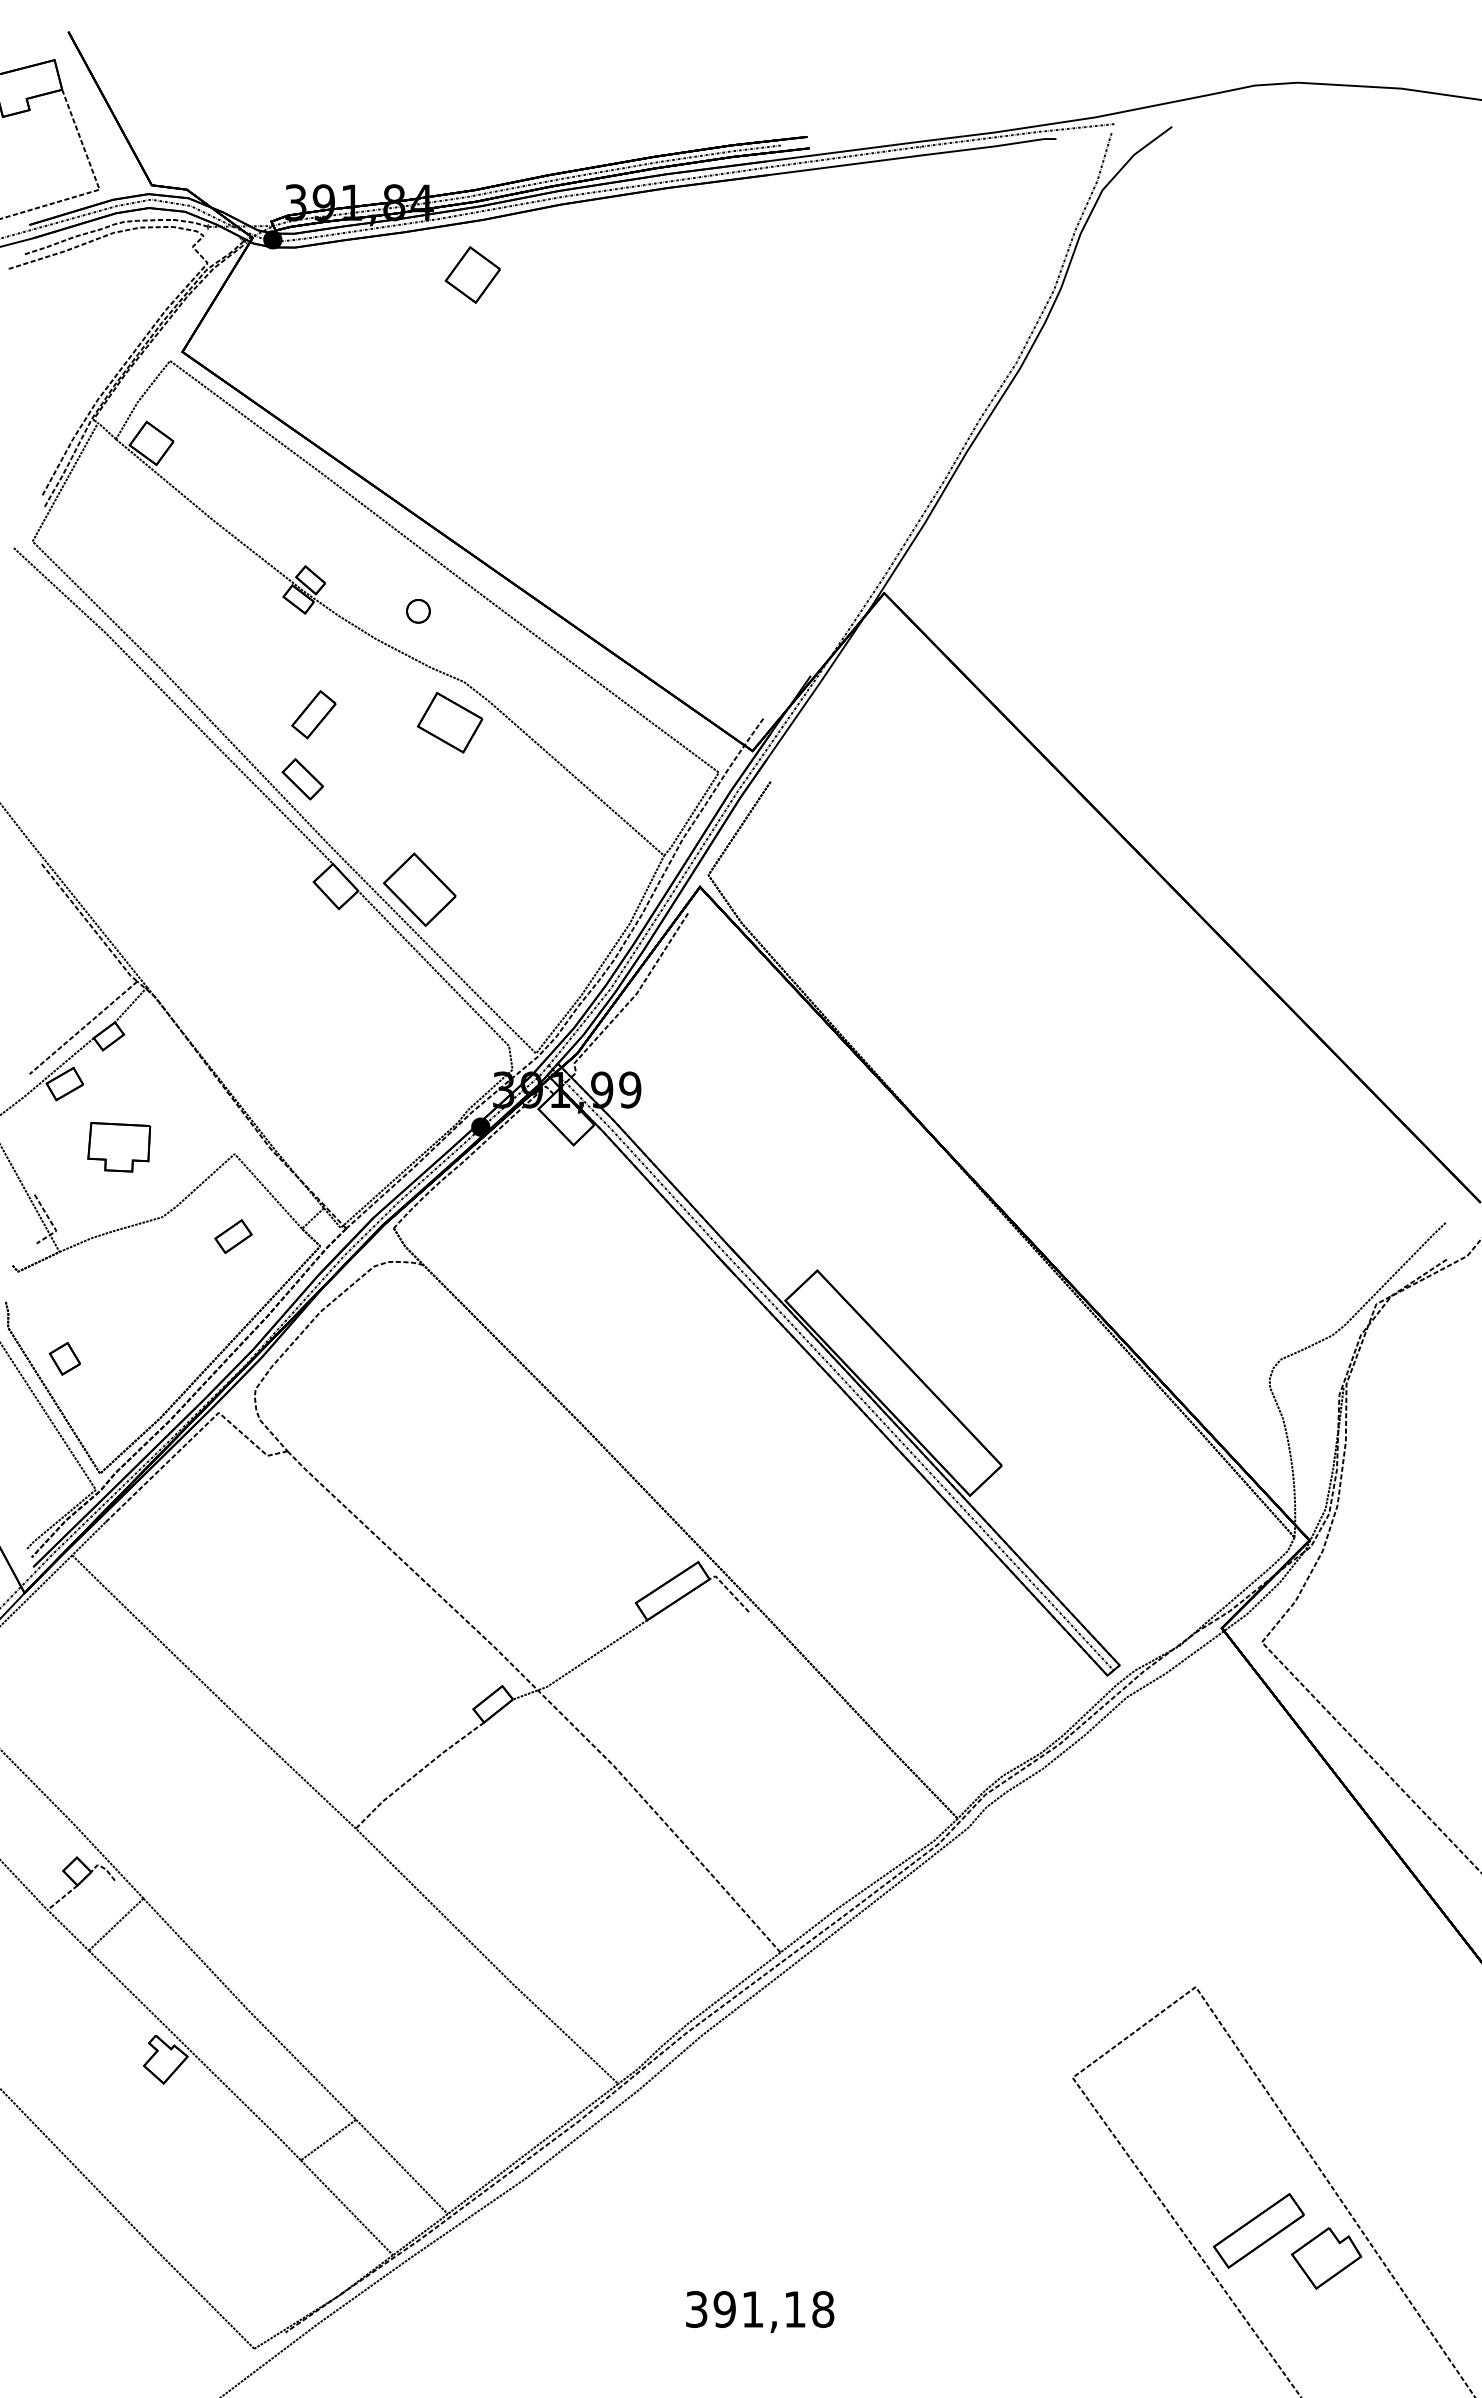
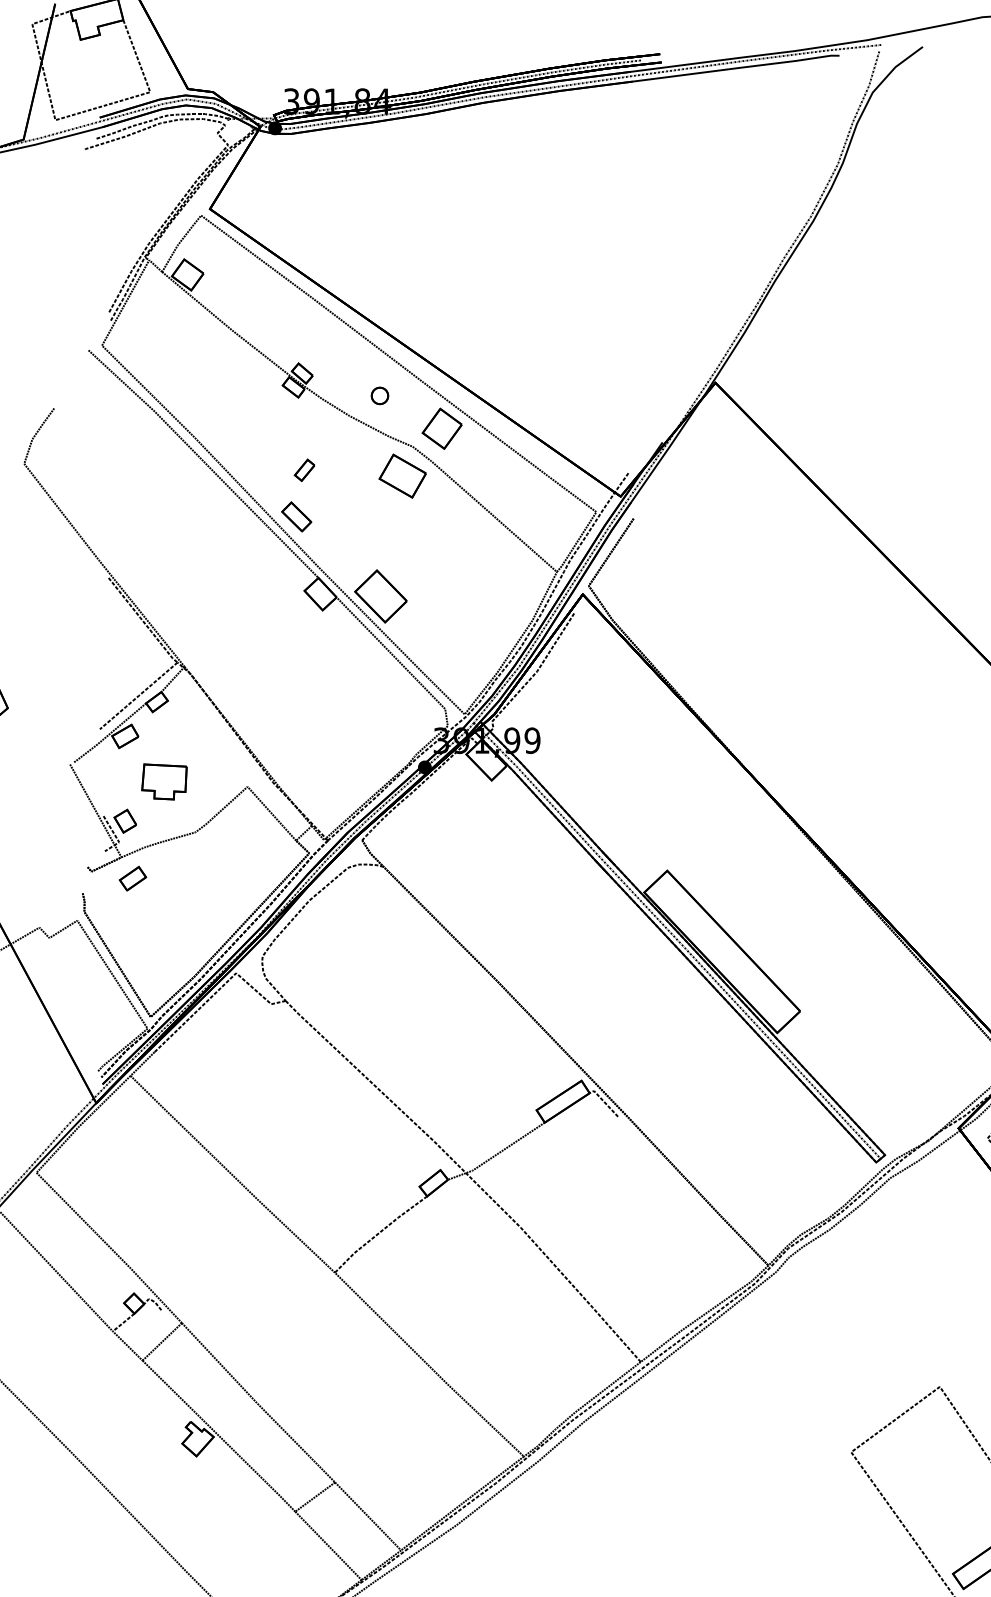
part: (472, 274) -> (441, 428), moved
part: (313, 714) -> (304, 470), size x0.62
part: (233, 1236) -> (132, 878), moved
part: (64, 1358) -> (125, 821), moved

